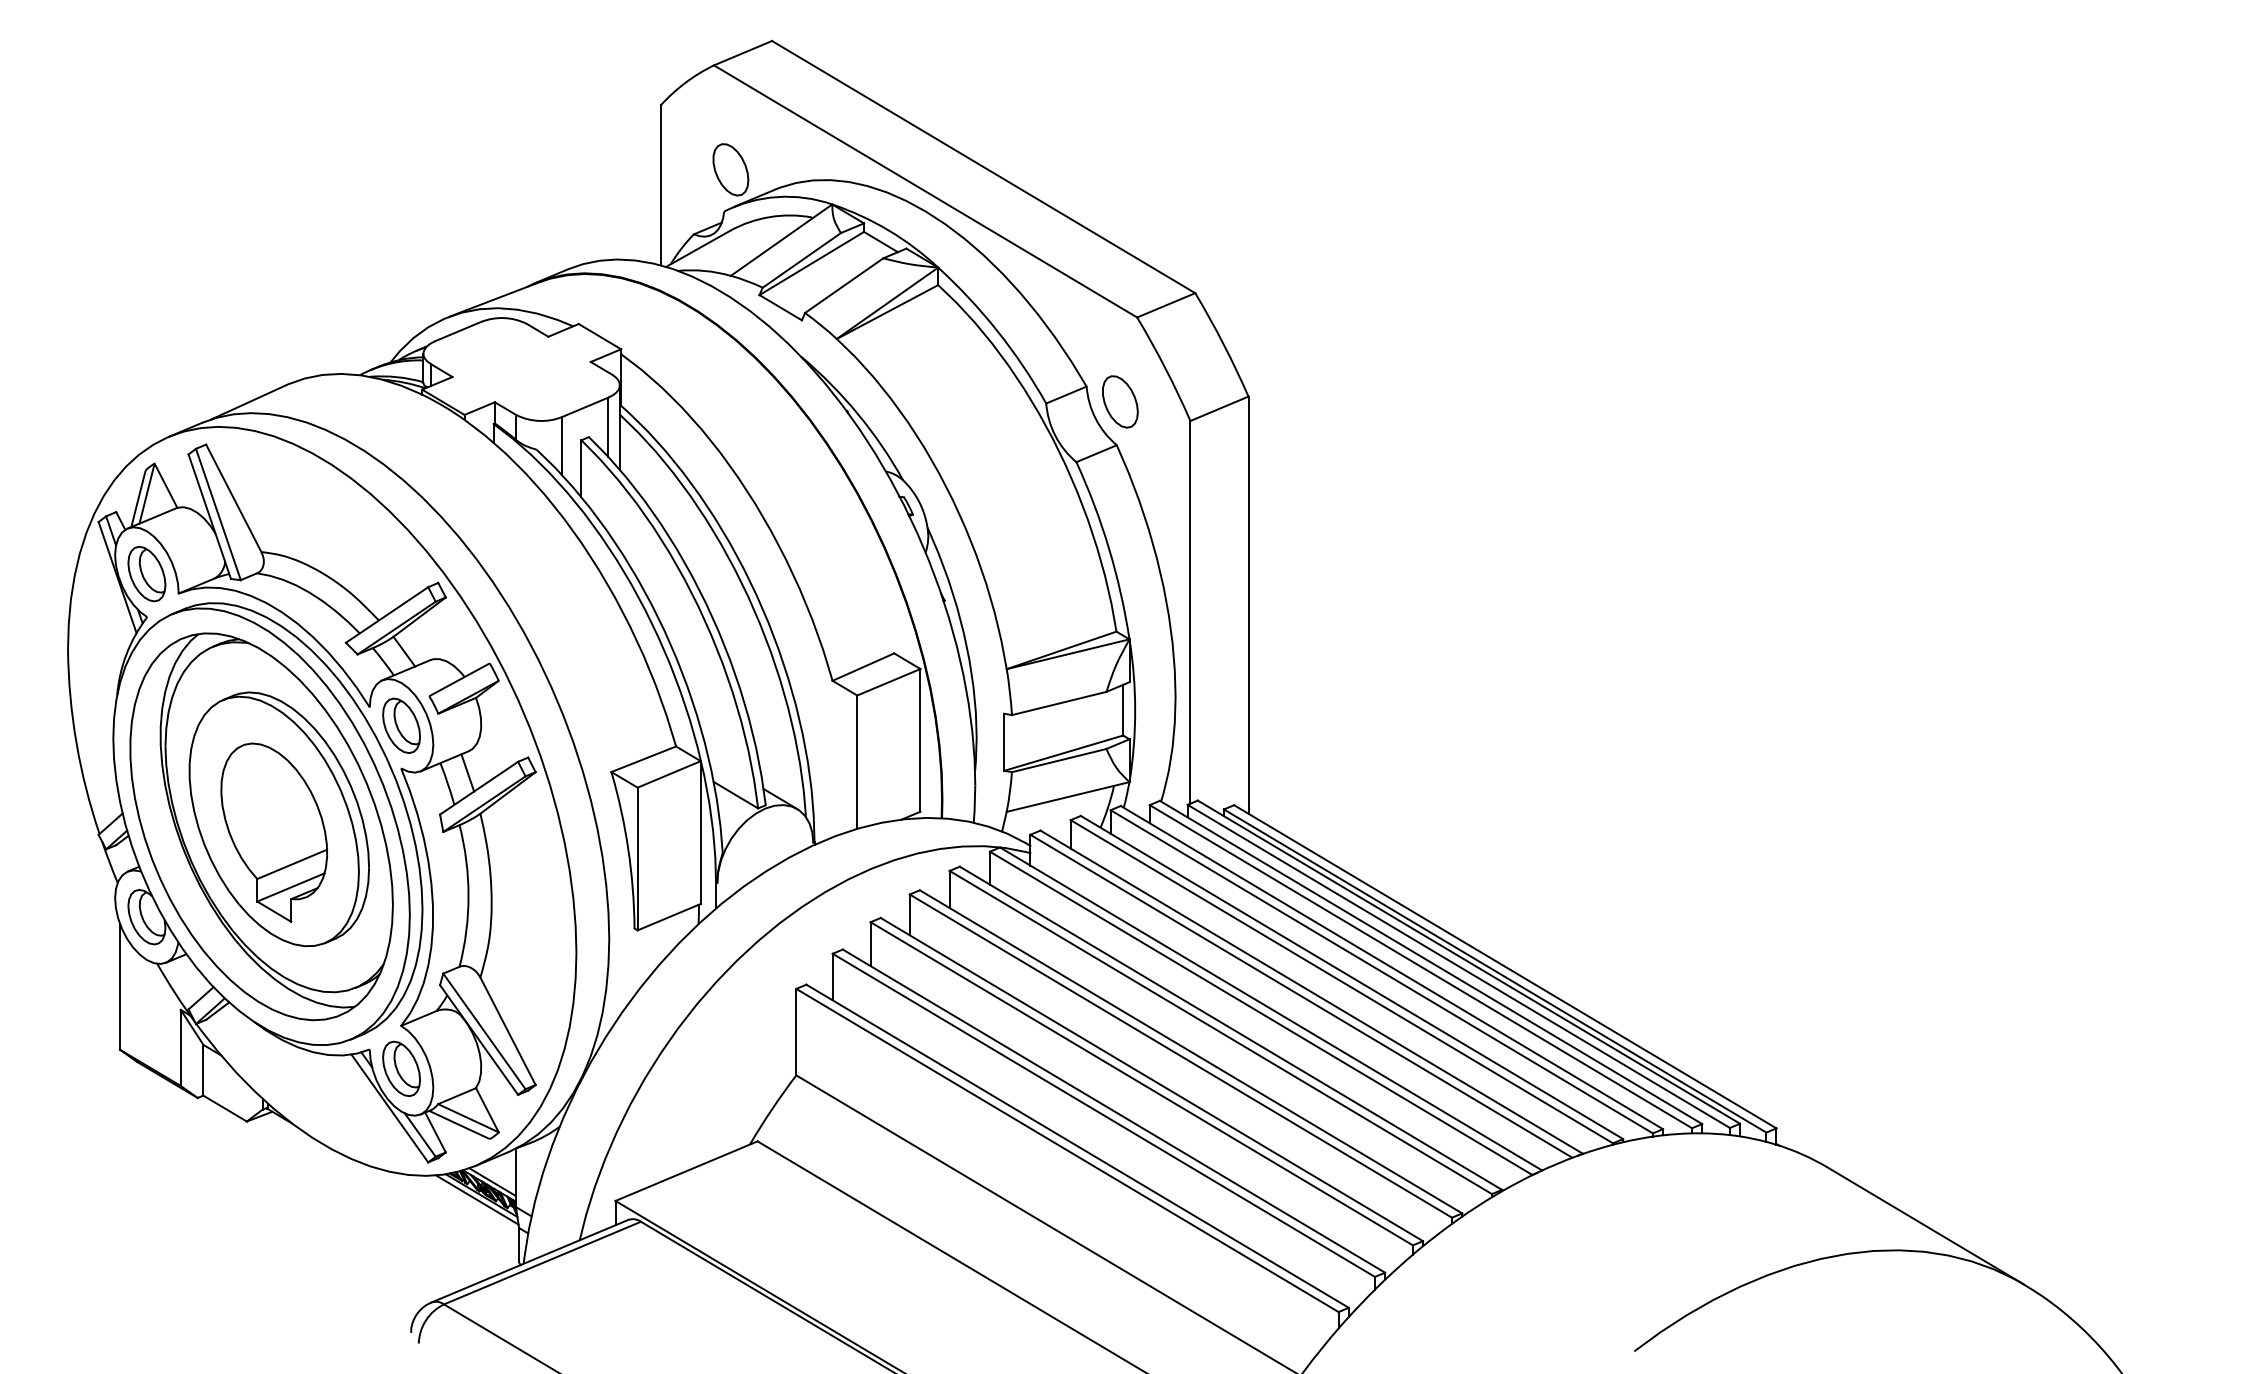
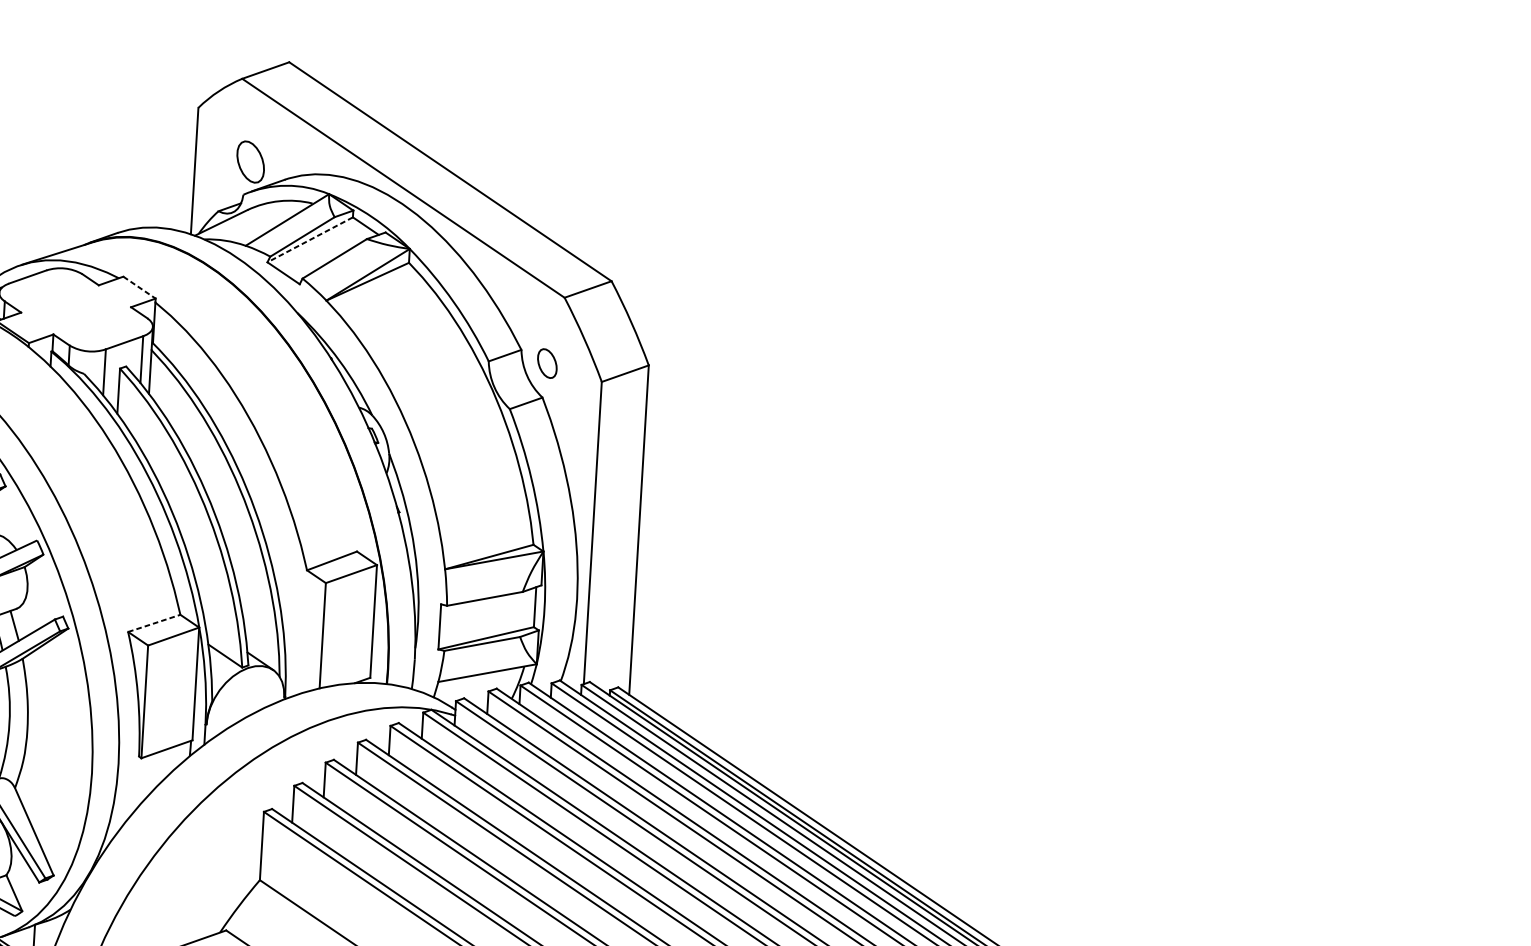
line: (811, 263) -> (309, 239), solid -> dashed
line: (599, 336) -> (139, 287), solid -> dashed
part: (1120, 401) -> (547, 363), size x0.7
line: (643, 759) -> (154, 623), solid -> dashed

